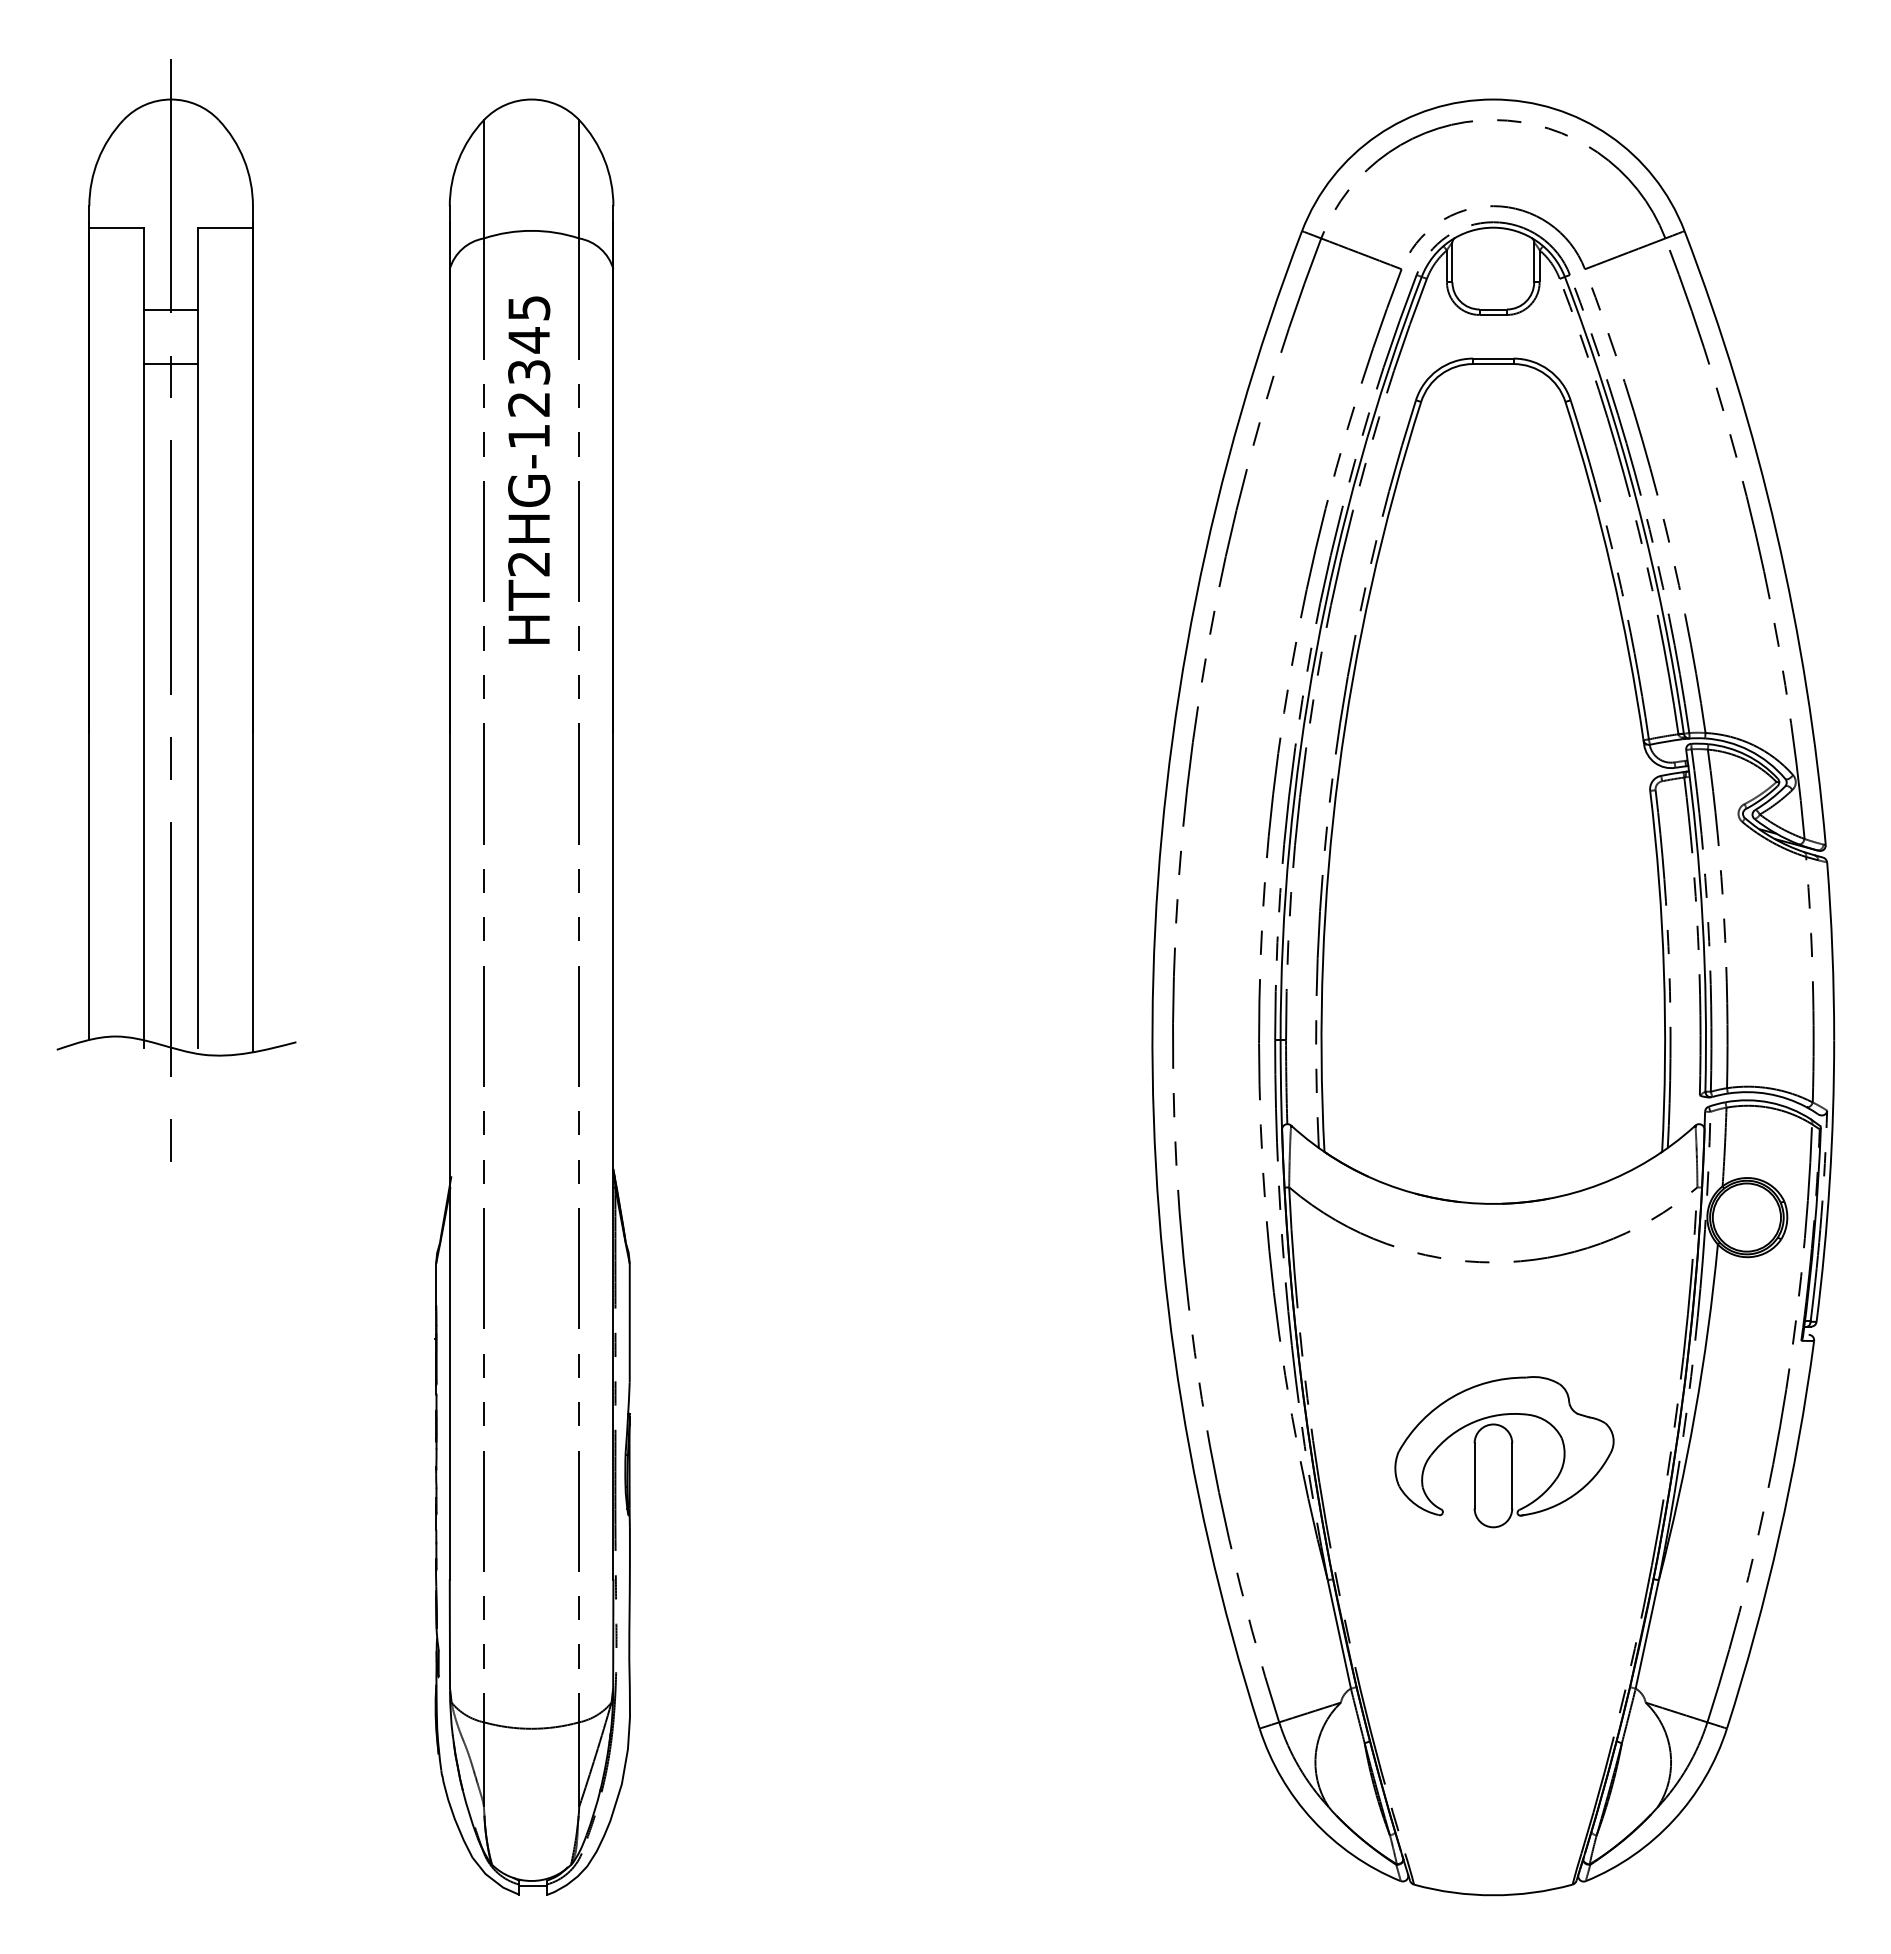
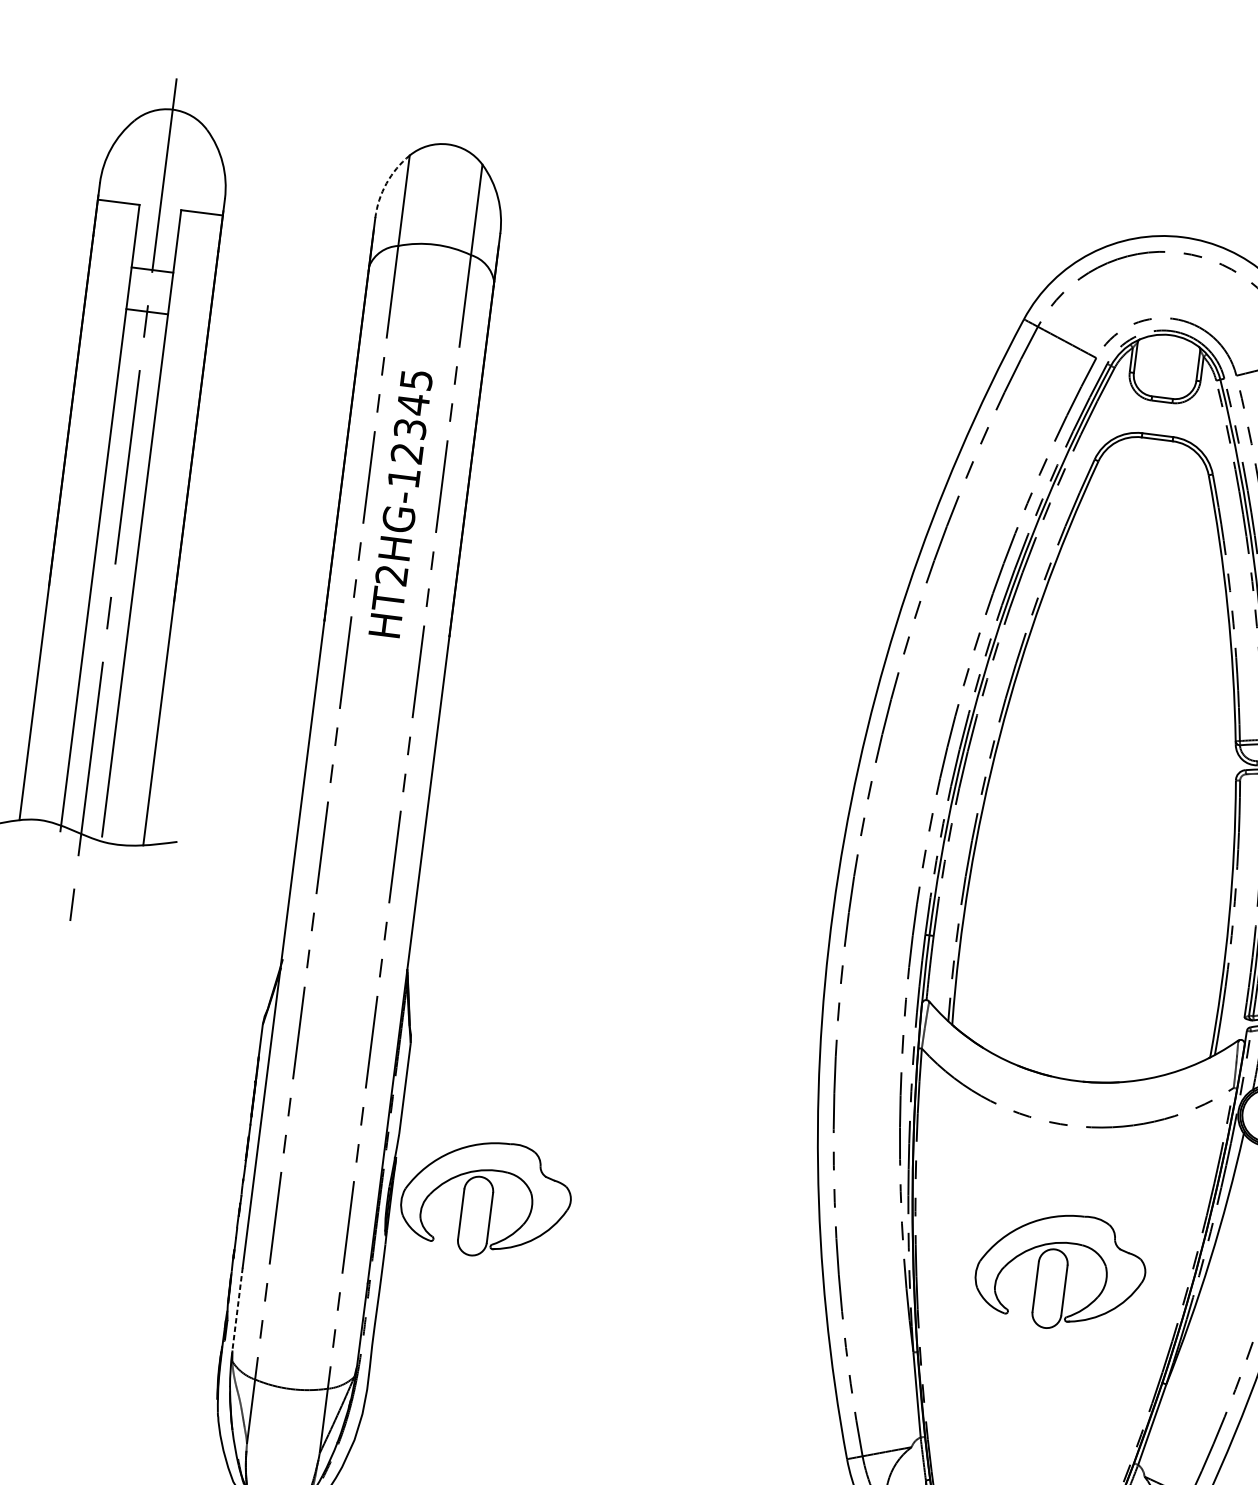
arc: (458, 159) -> (386, 183), solid -> dashed
text: (529, 469) -> (401, 503), moved
part: (752, 1452) -> (486, 1199), added
line: (449, 1634) -> (237, 1309), solid -> dashed

